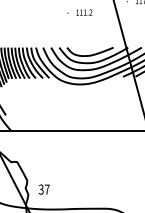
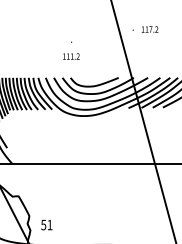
text: (84, 12) -> (71, 56), moved
text: (43, 189) -> (46, 224), 37 -> 51

